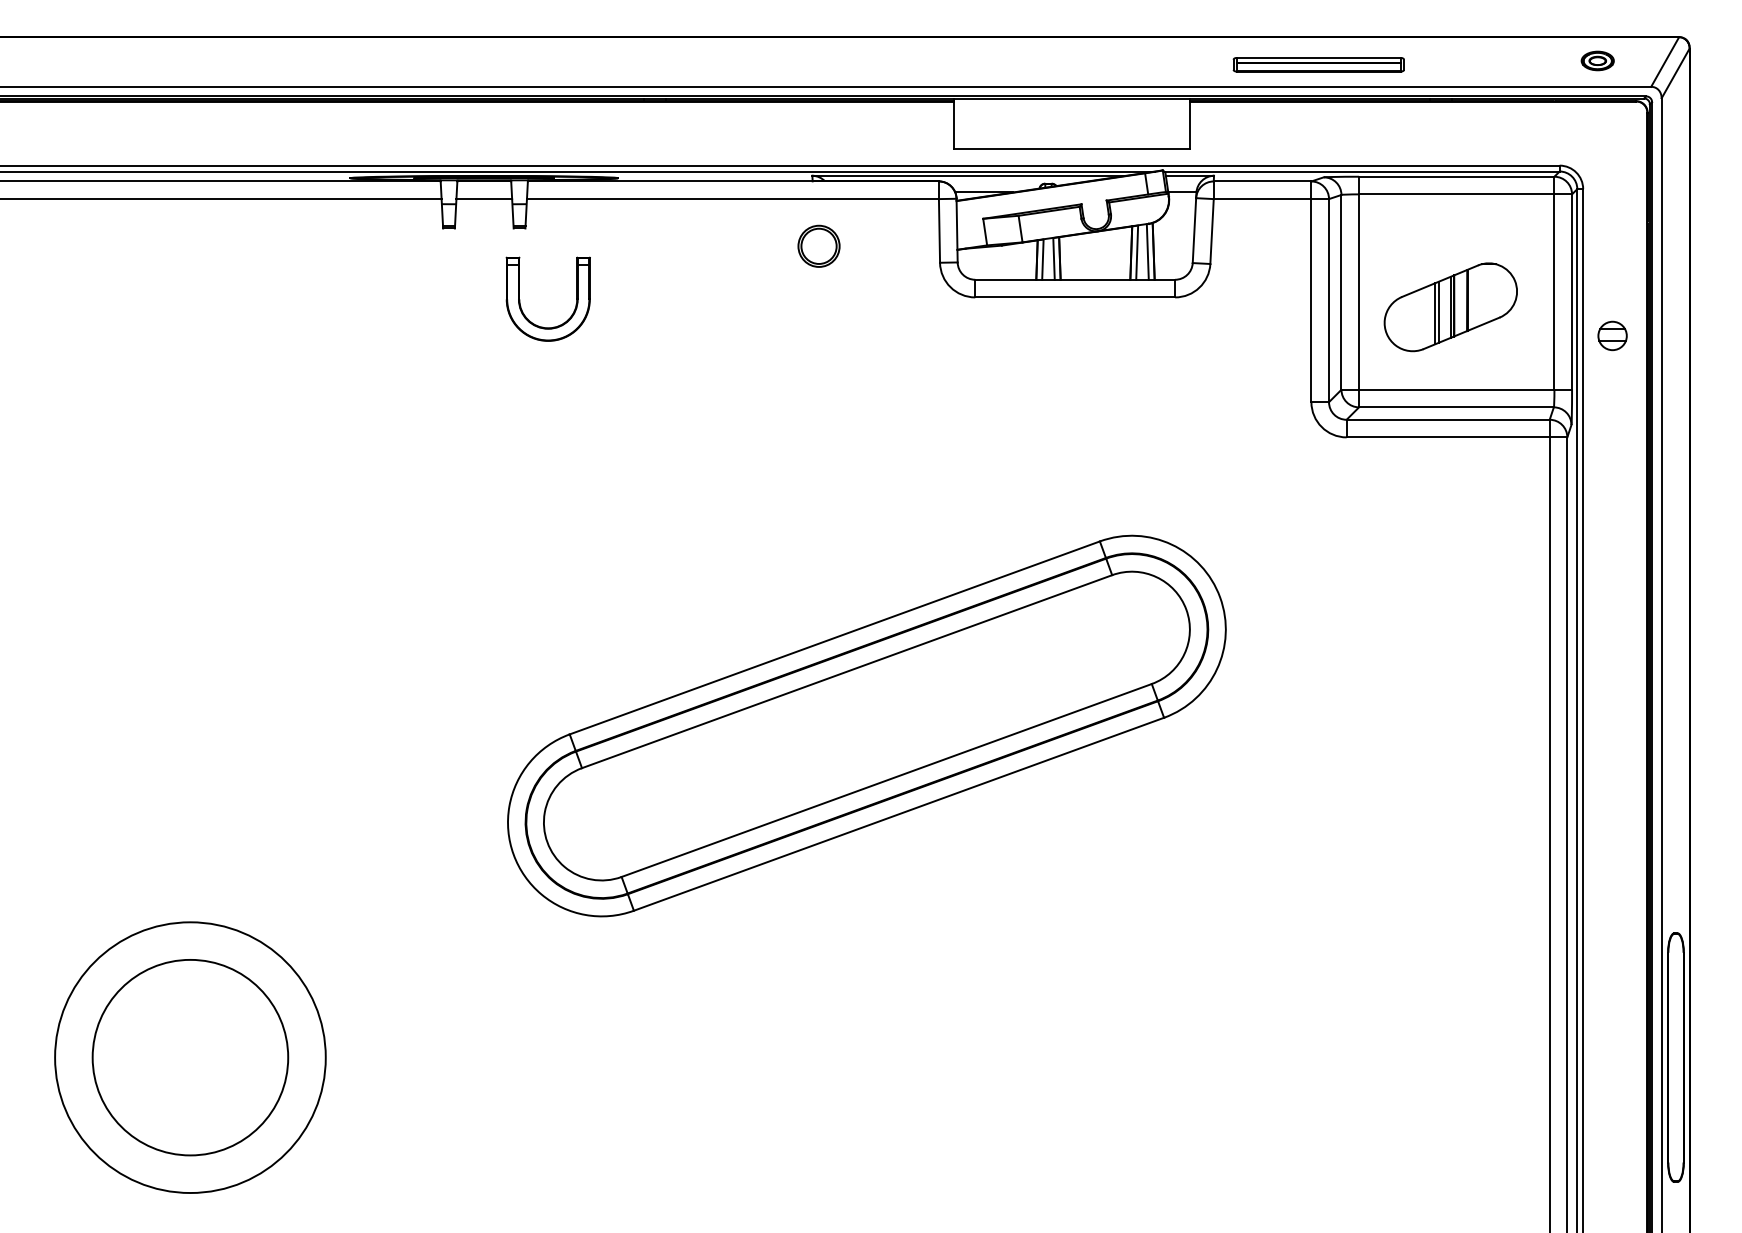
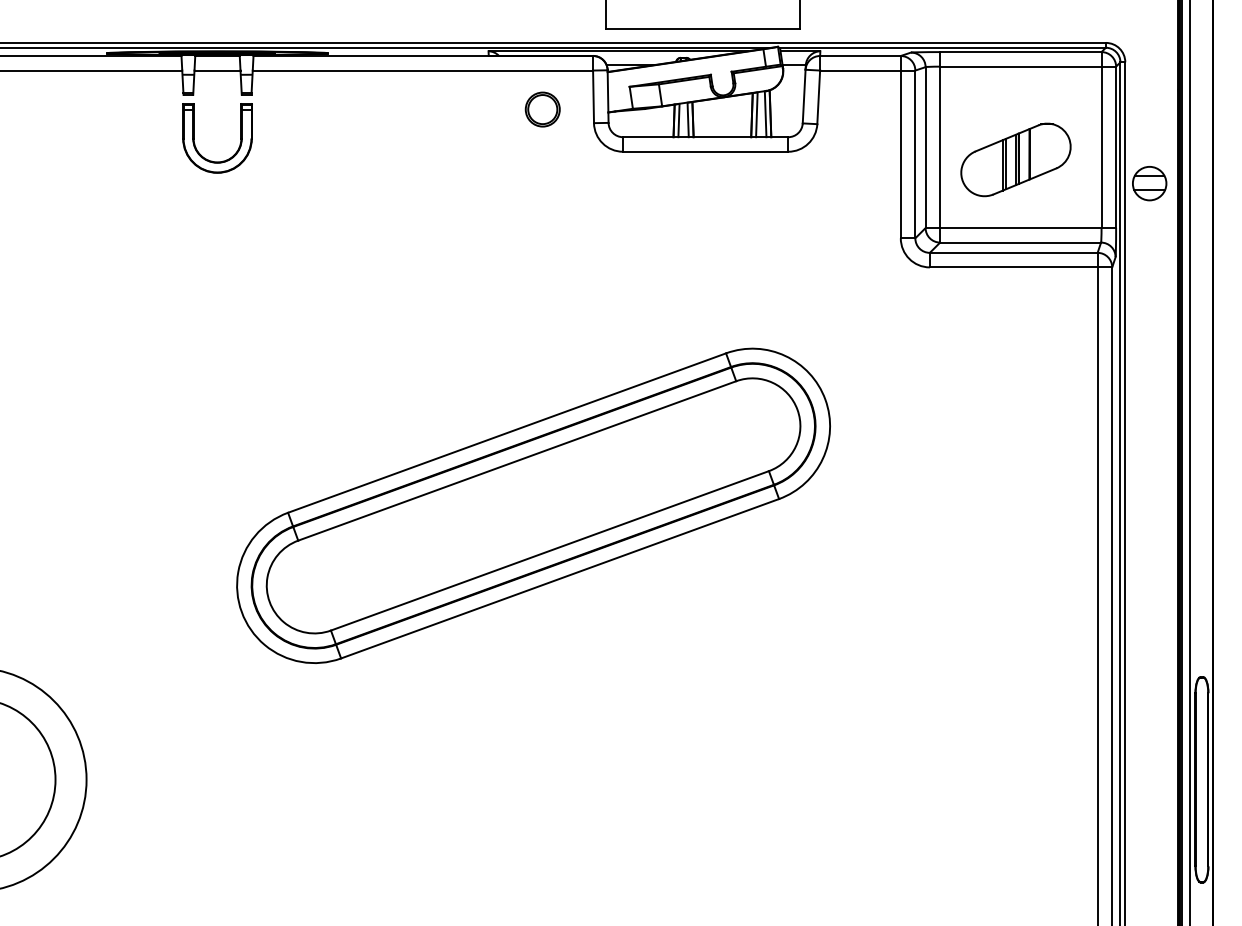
part: (818, 245) -> (542, 108), moved
part: (520, 299) -> (194, 138), moved
part: (1612, 335) -> (1149, 183), size x1.43

